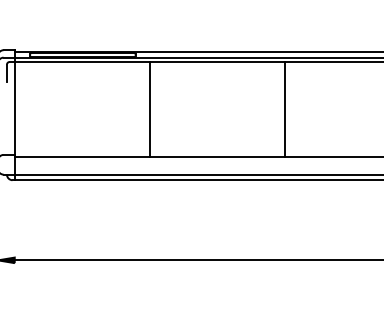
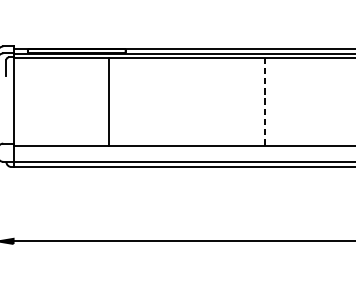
line: (150, 109) -> (108, 101), moved
line: (285, 109) -> (264, 101), solid -> dashed

